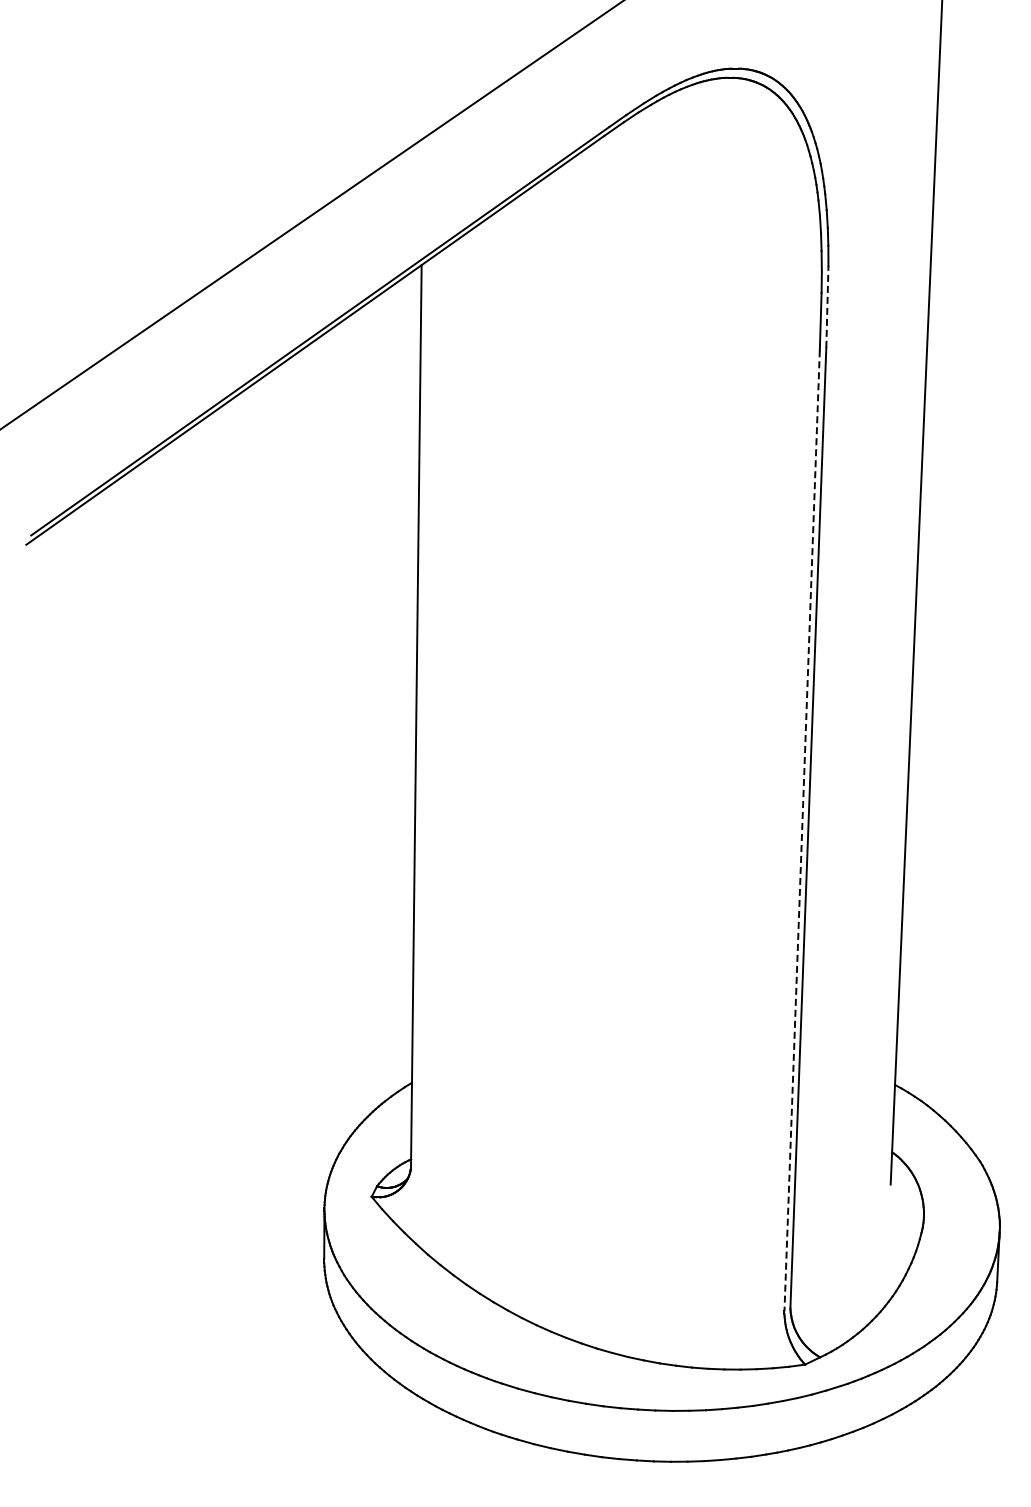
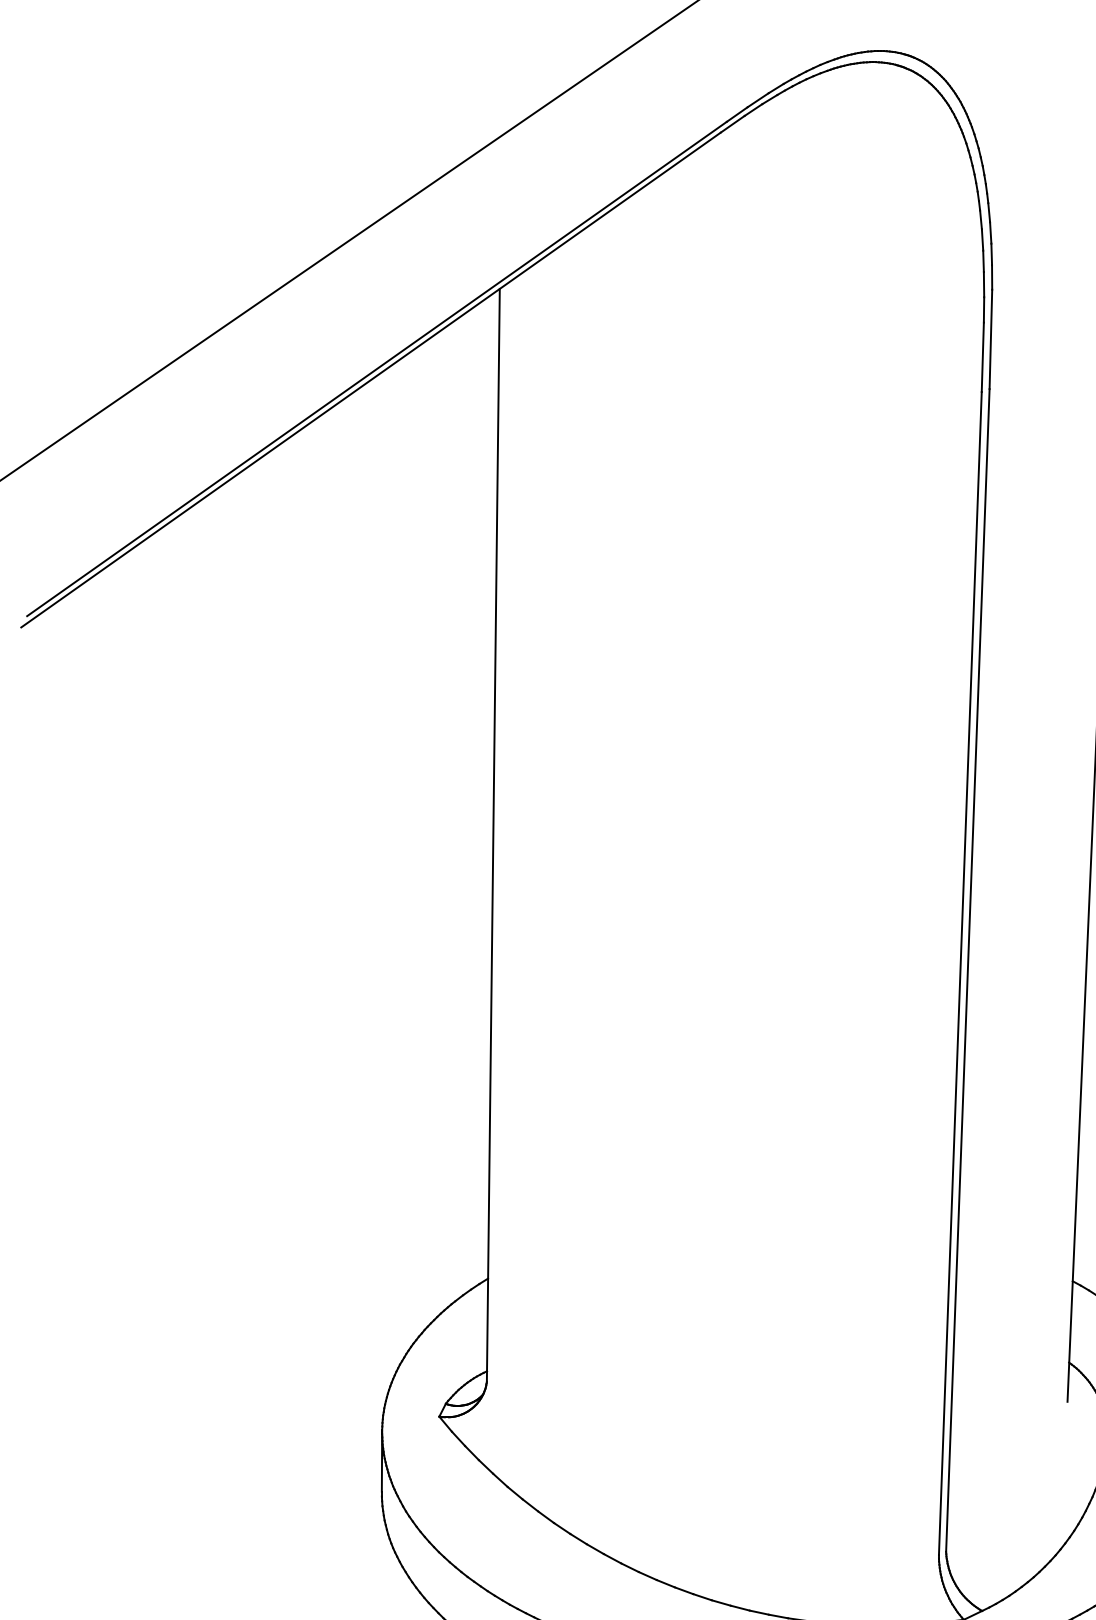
line: (827, 306) -> (991, 339), dashed -> solid
line: (802, 830) -> (960, 973), dashed -> solid

